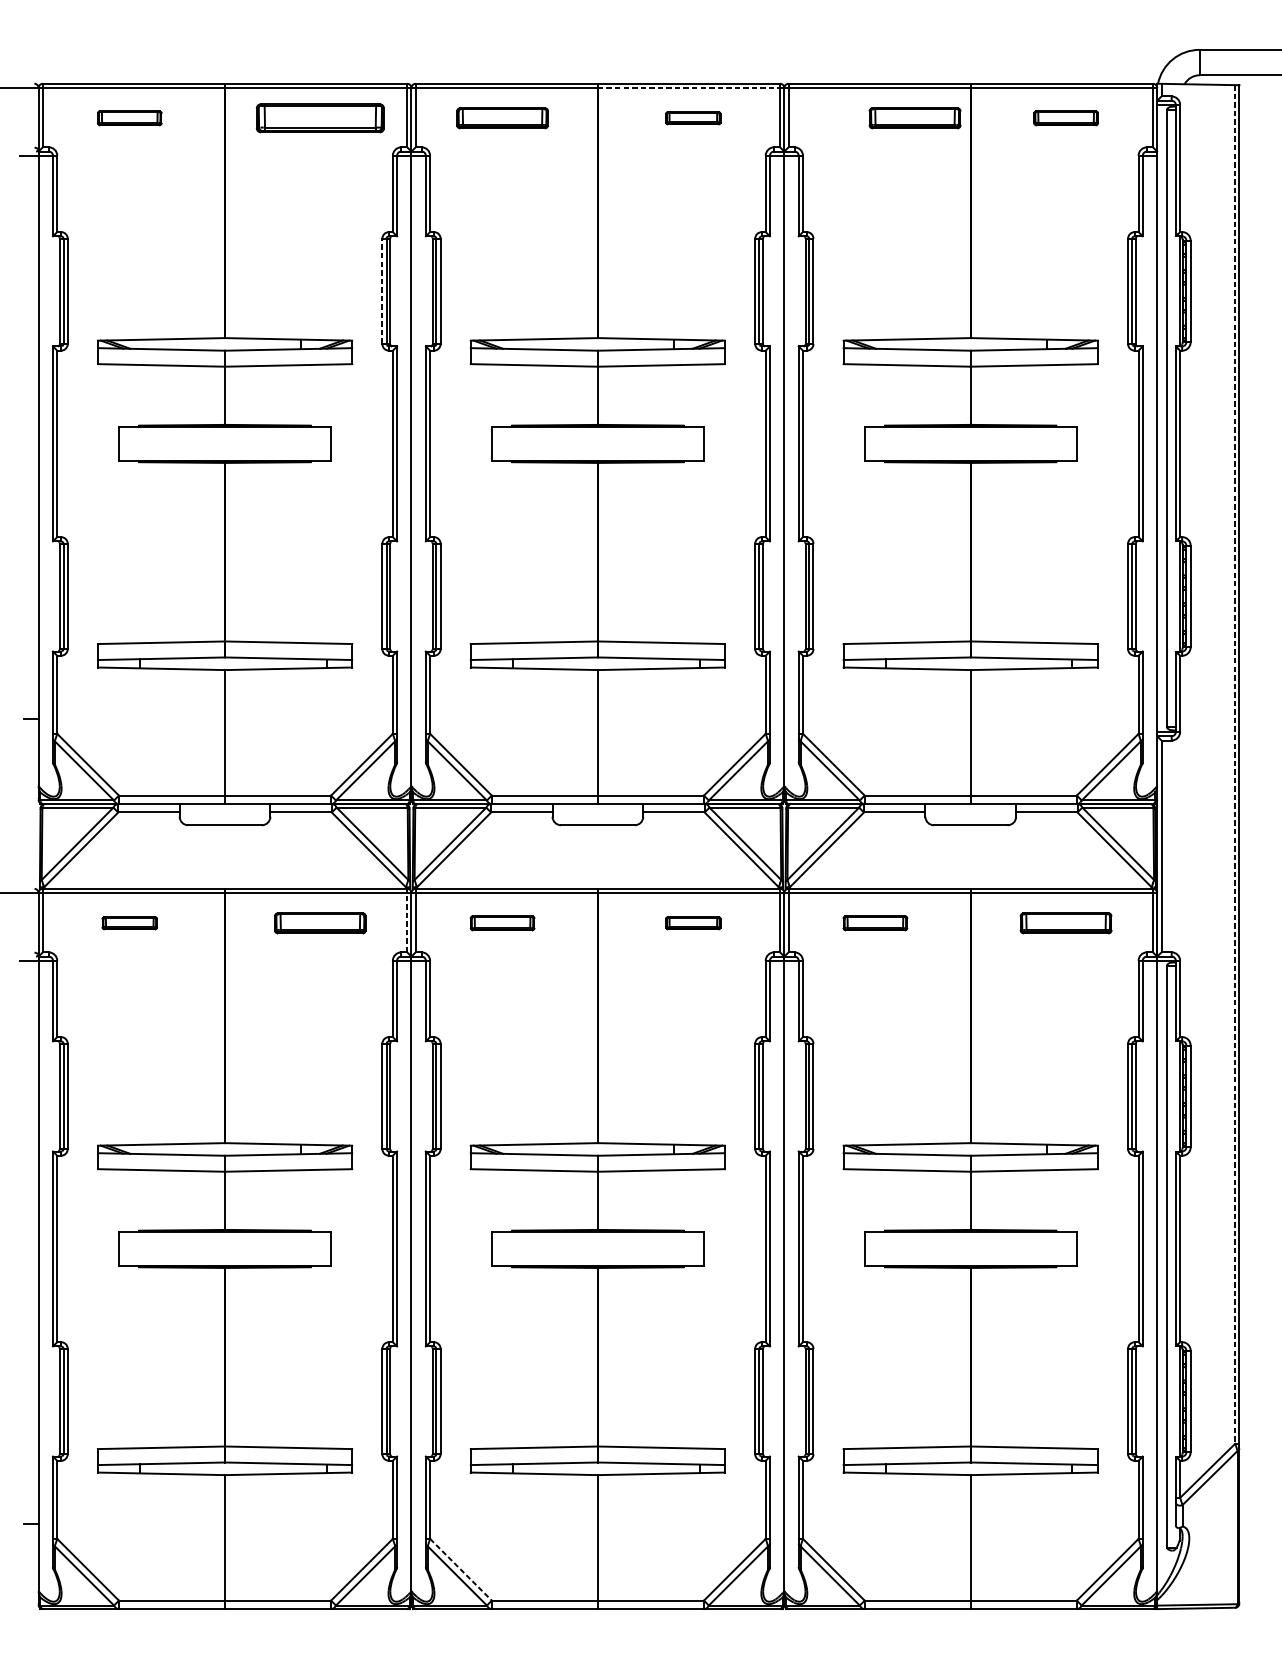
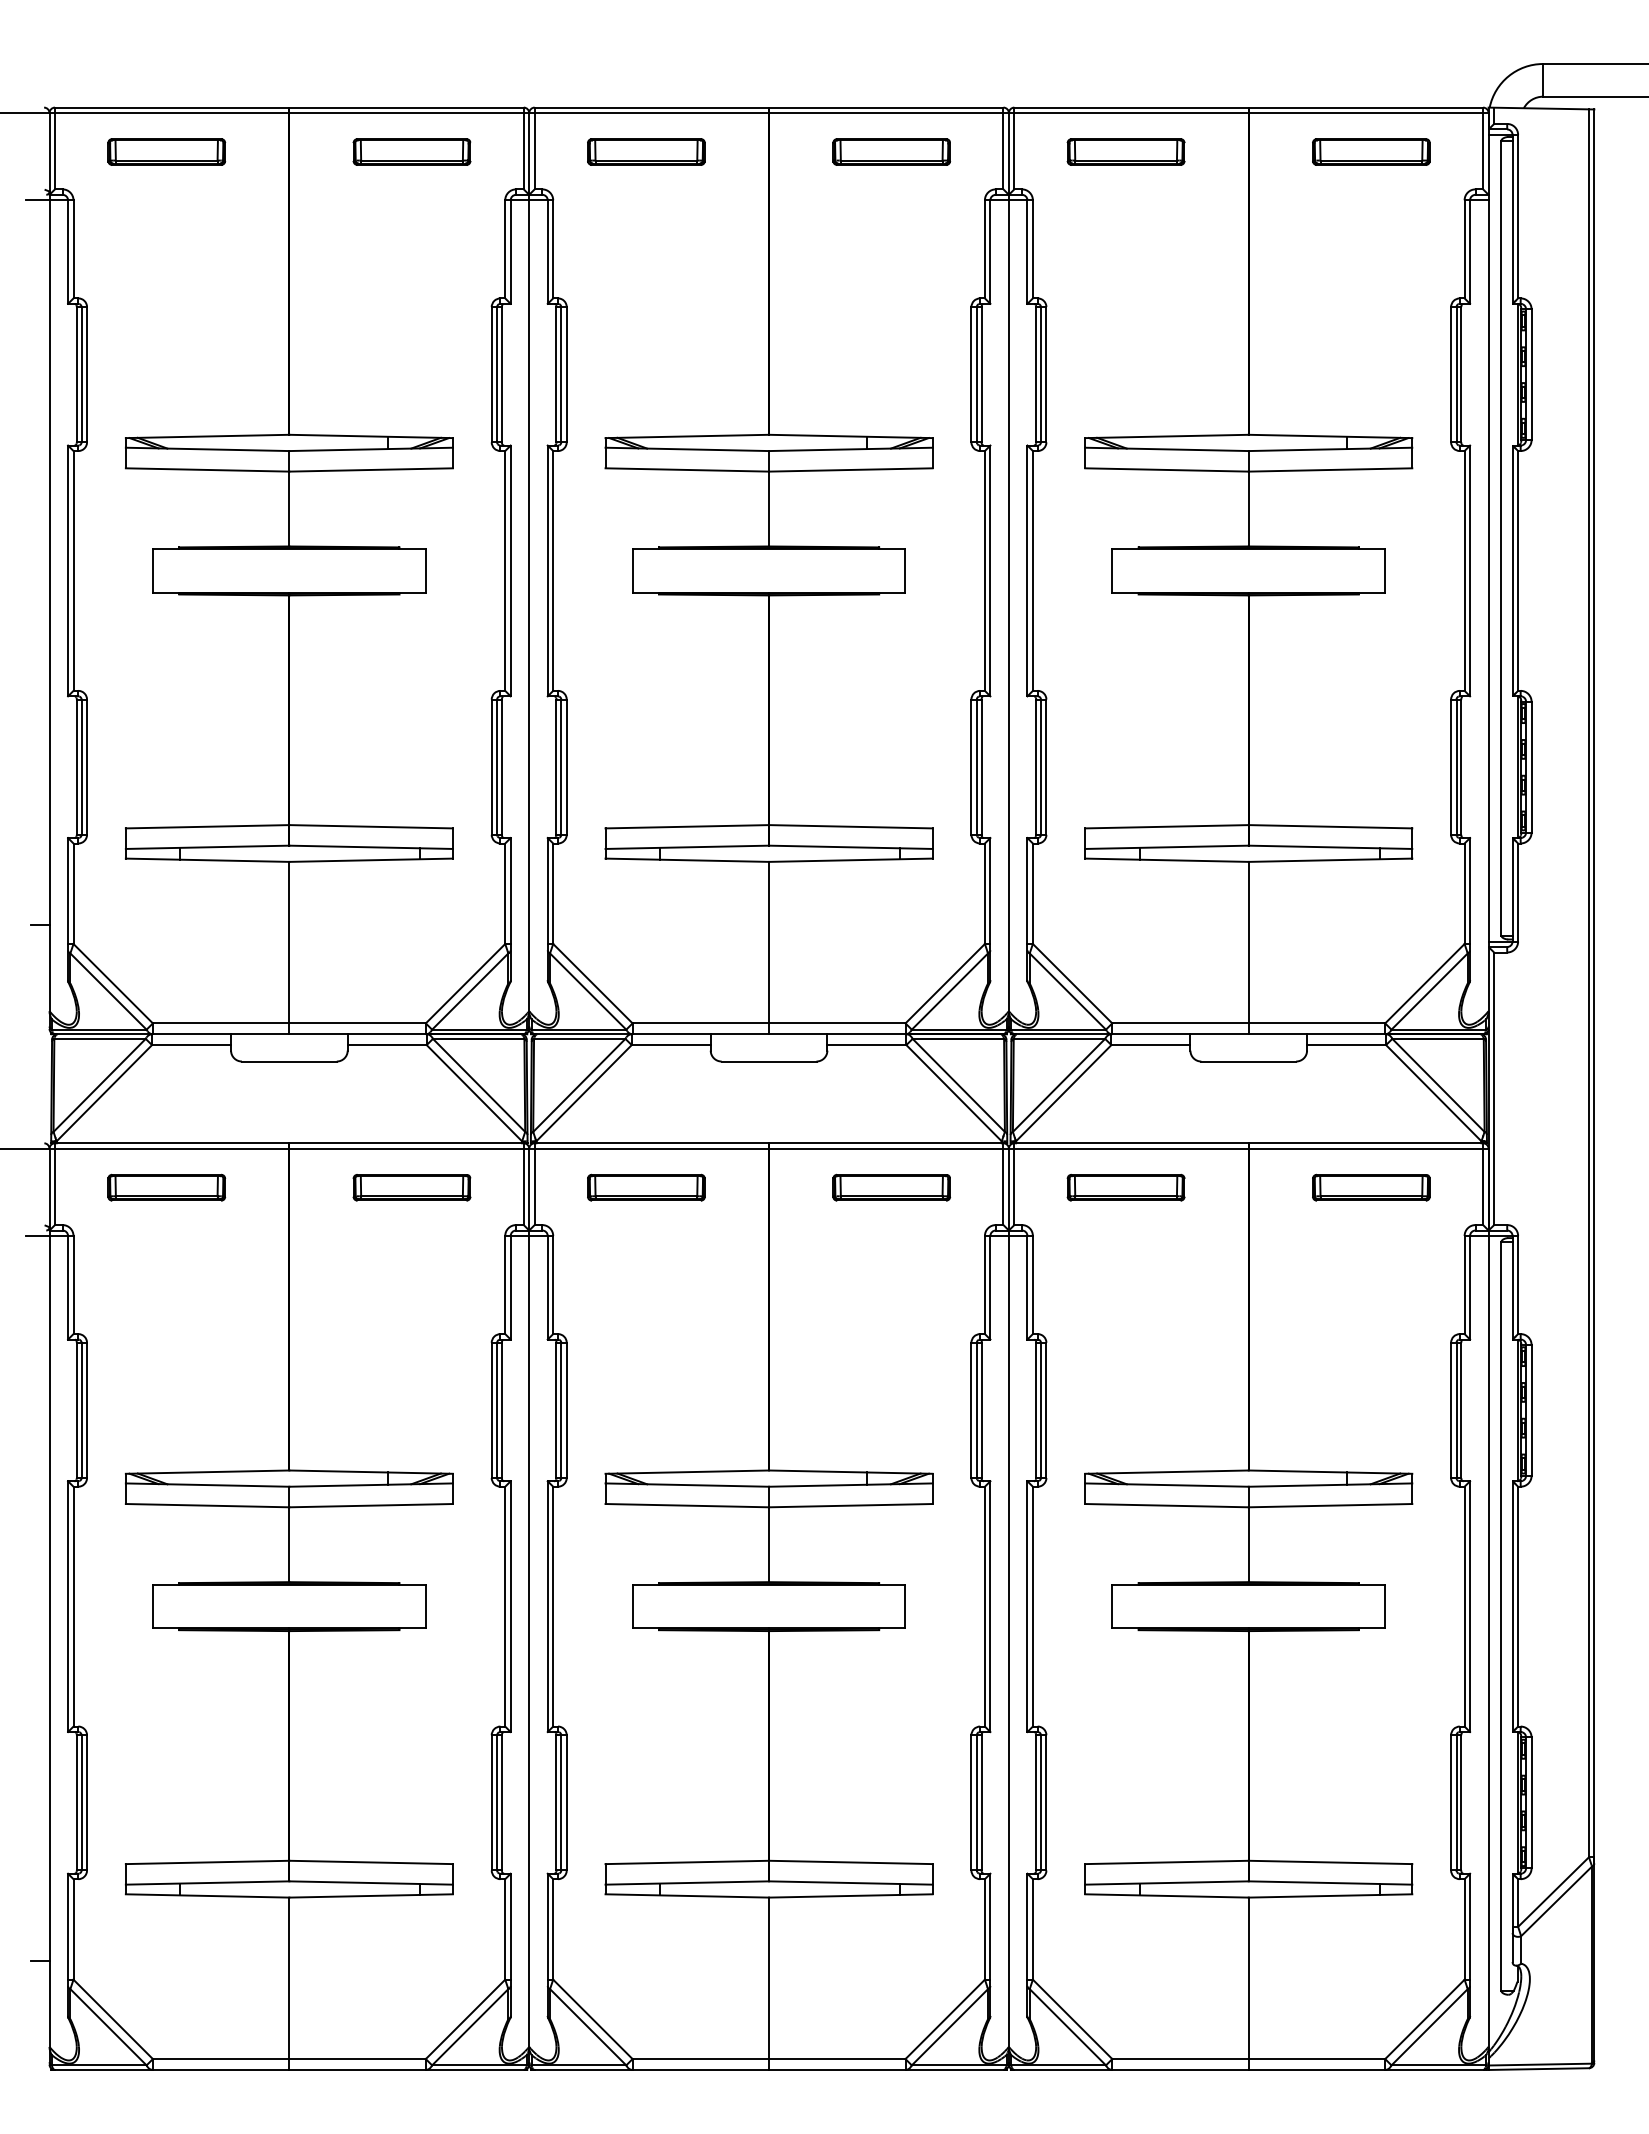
line: (690, 88) -> (888, 113), dashed -> solid
part: (129, 117) -> (166, 151), size x1.43
part: (319, 117) -> (411, 151), size x0.71
part: (693, 117) -> (891, 151), size x1.67
part: (914, 117) -> (1125, 151), moved
part: (1066, 117) -> (1371, 151), size x1.43
line: (382, 291) -> (491, 374), dashed -> solid
line: (1234, 764) -> (1588, 983), dashed -> solid
line: (407, 920) -> (523, 1184), dashed -> solid
part: (129, 923) -> (166, 1187), size x1.67
part: (502, 923) -> (646, 1187), size x1.43
part: (693, 923) -> (891, 1187), size x1.67
part: (874, 923) -> (1125, 1187), size x1.43
line: (461, 1569) -> (593, 2019), dashed -> solid

